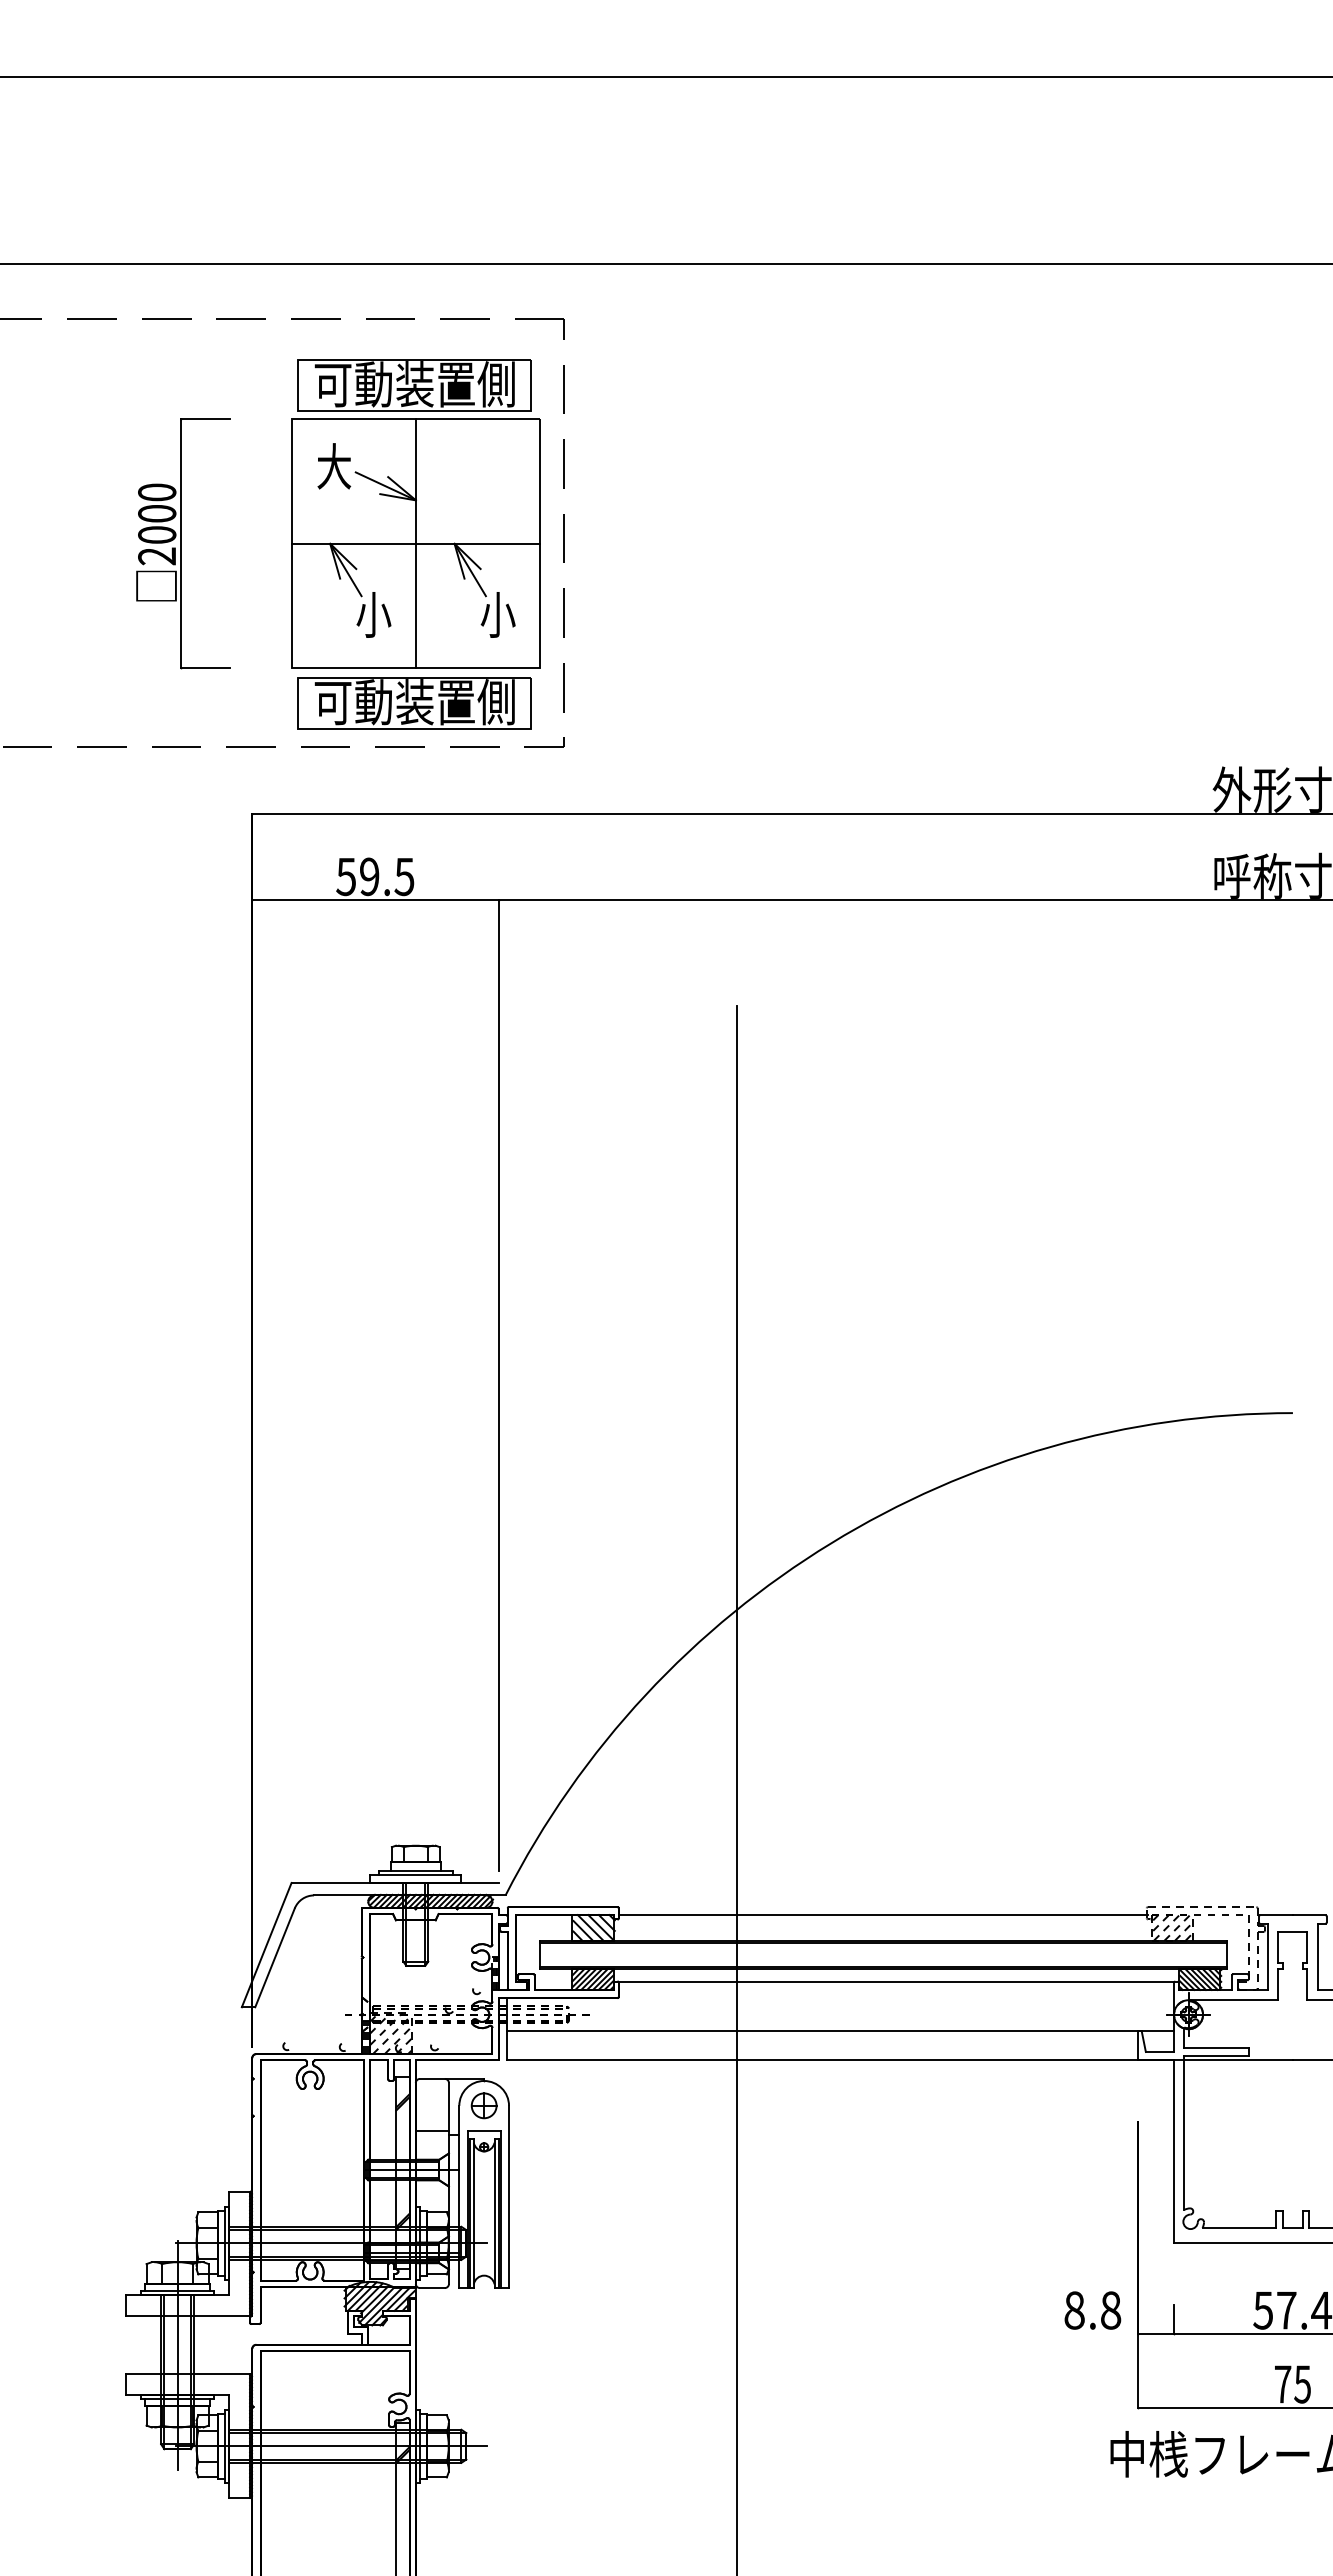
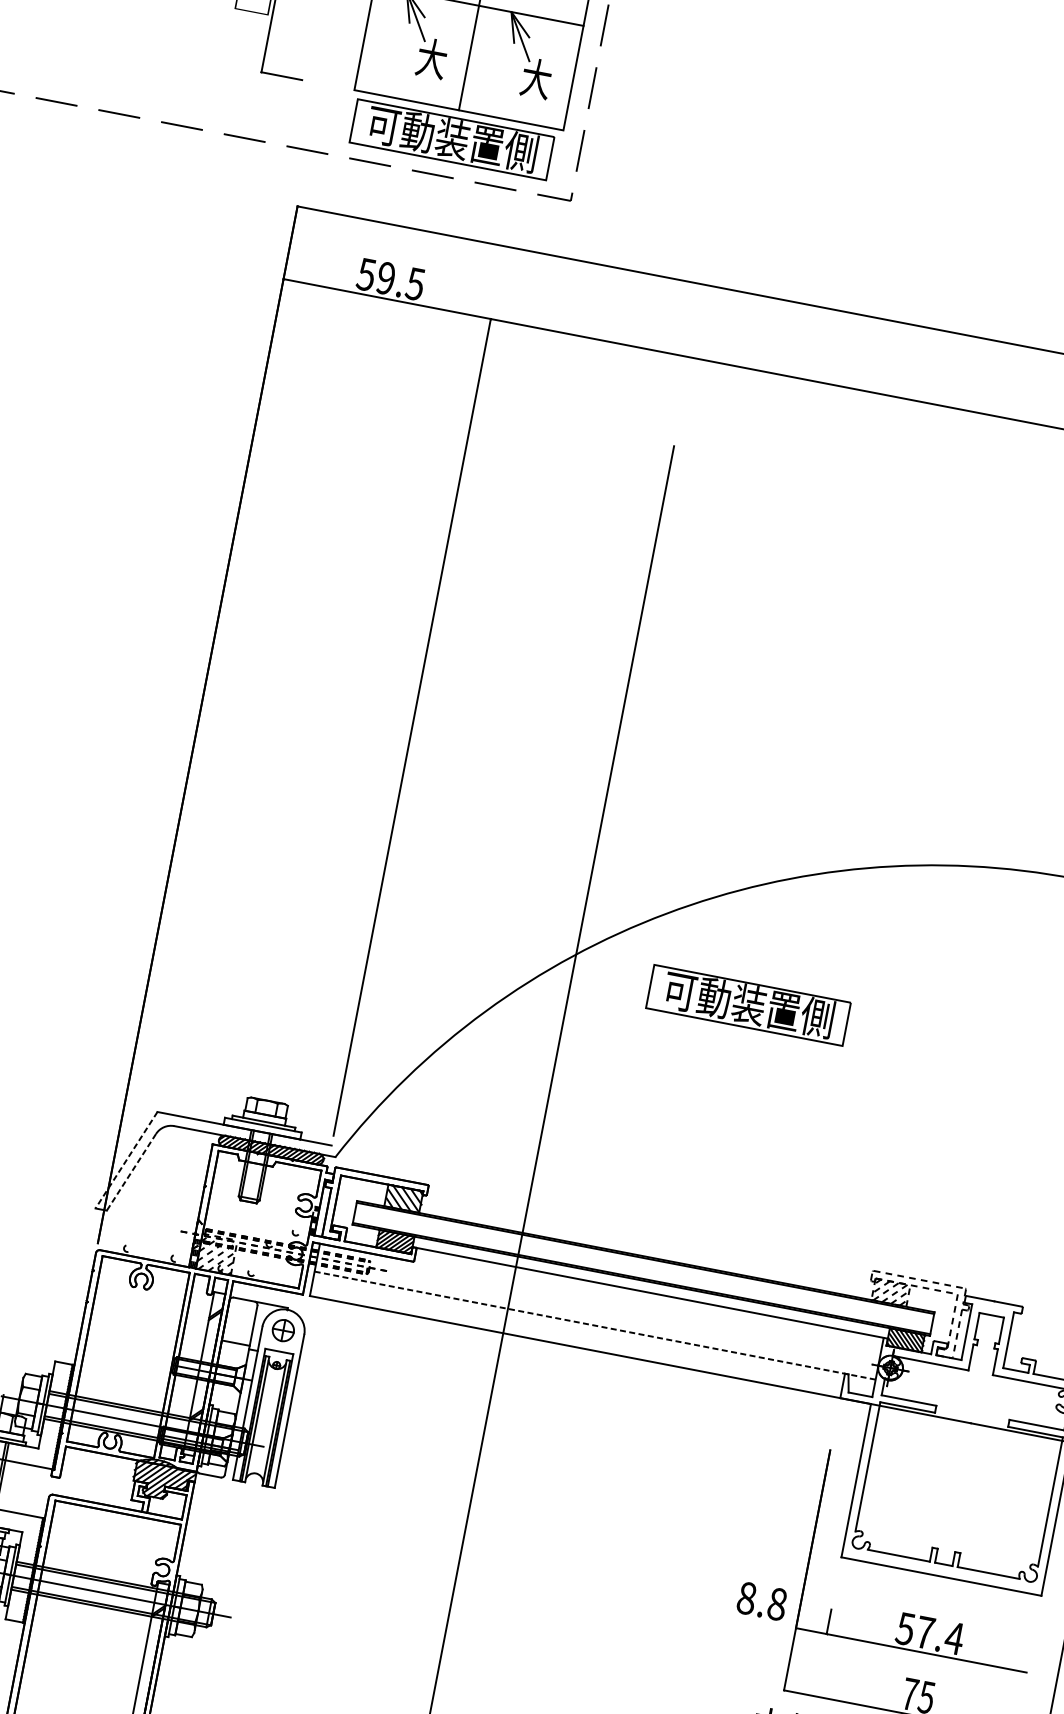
text: (373, 614) -> (431, 58), 小 -> 大
text: (497, 614) -> (536, 78), 小 -> 大
part: (945, 1630) -> (748, 1005), added
line: (882, 1915) -> (649, 1235), removed
line: (266, 1945) -> (126, 1160), solid -> dashed
line: (274, 1958) -> (130, 1172), solid -> dashed
line: (840, 2031) -> (595, 1325), solid -> dashed

